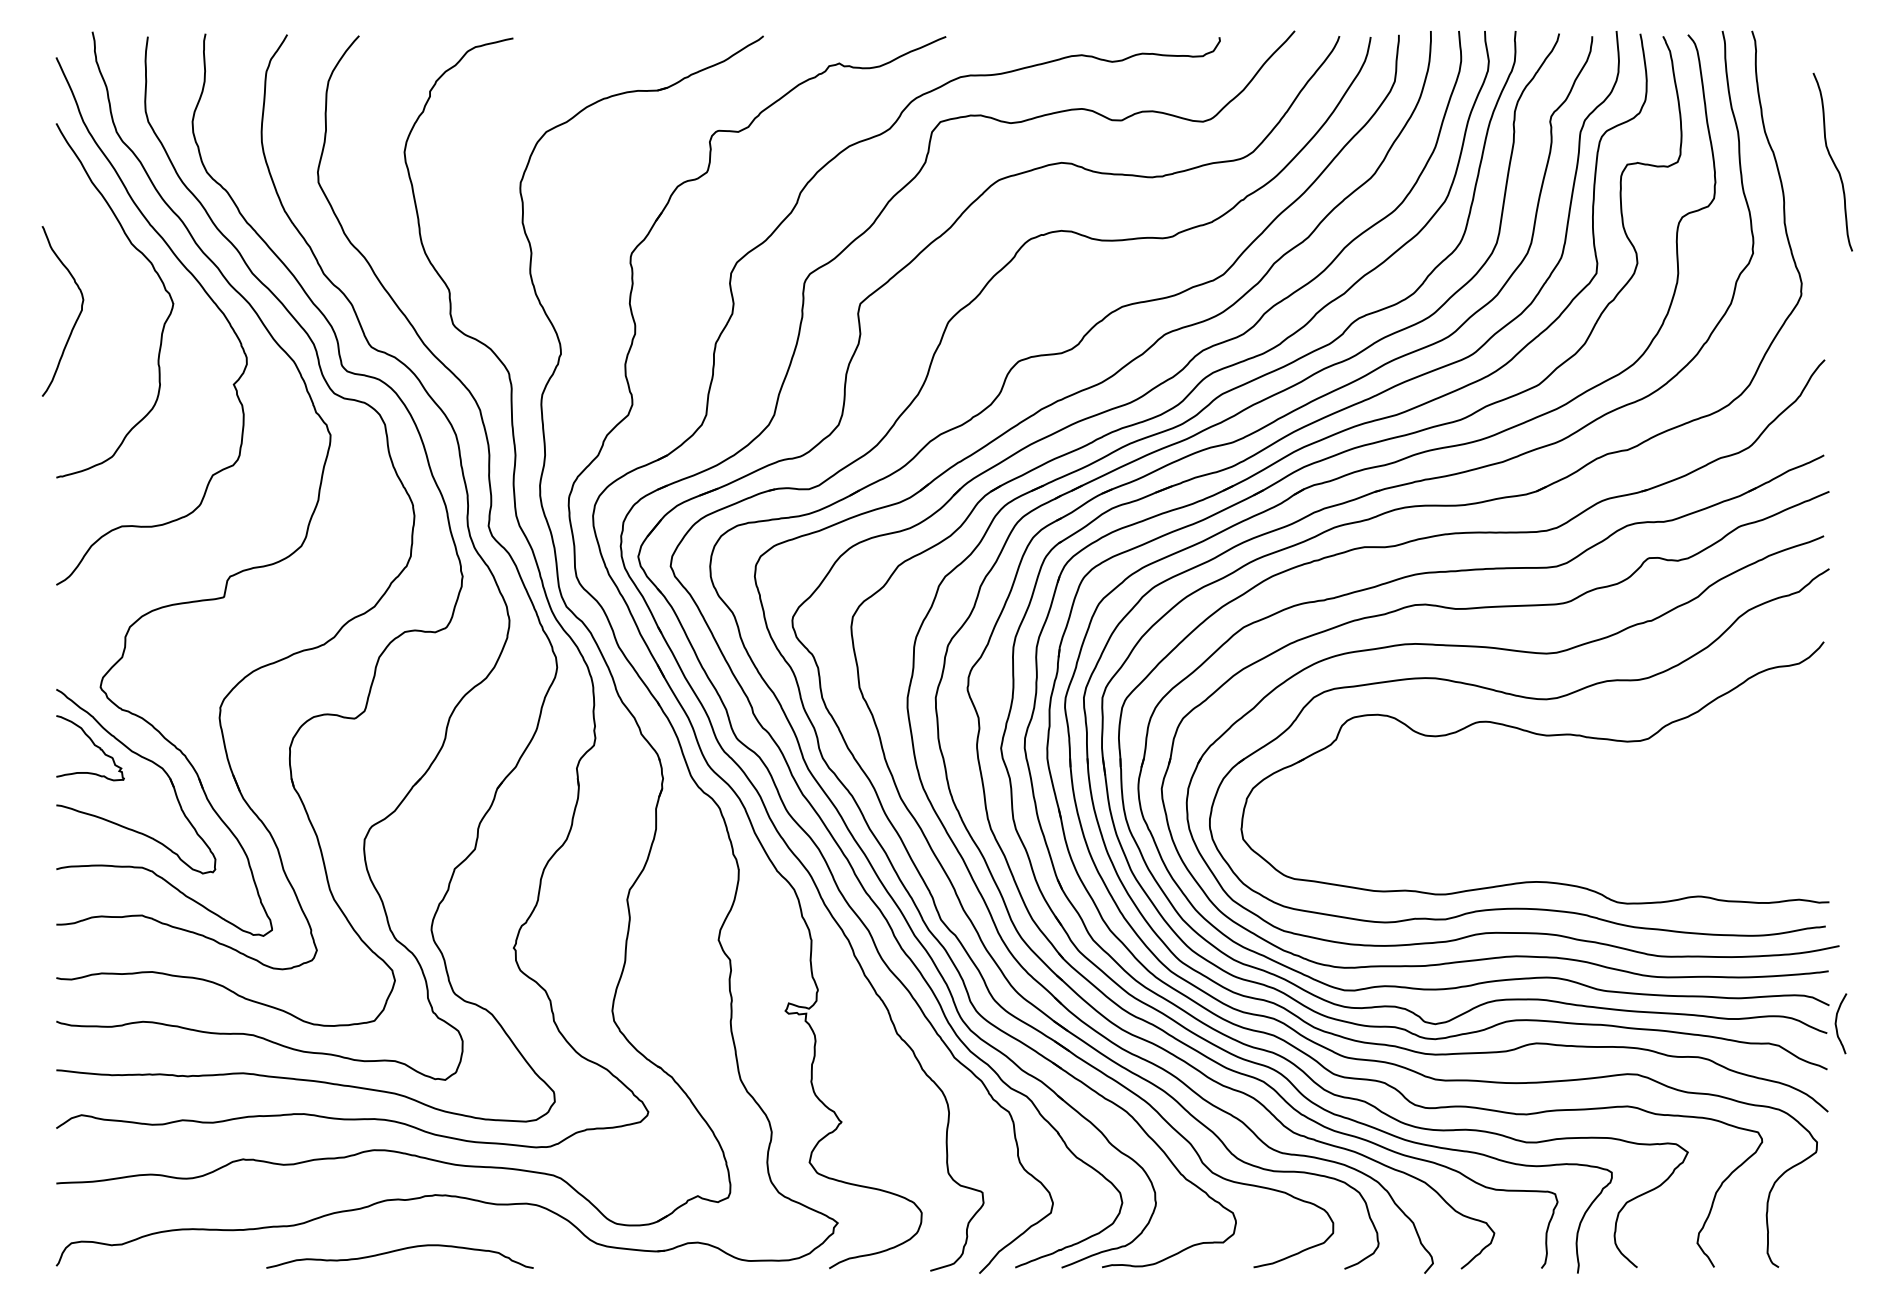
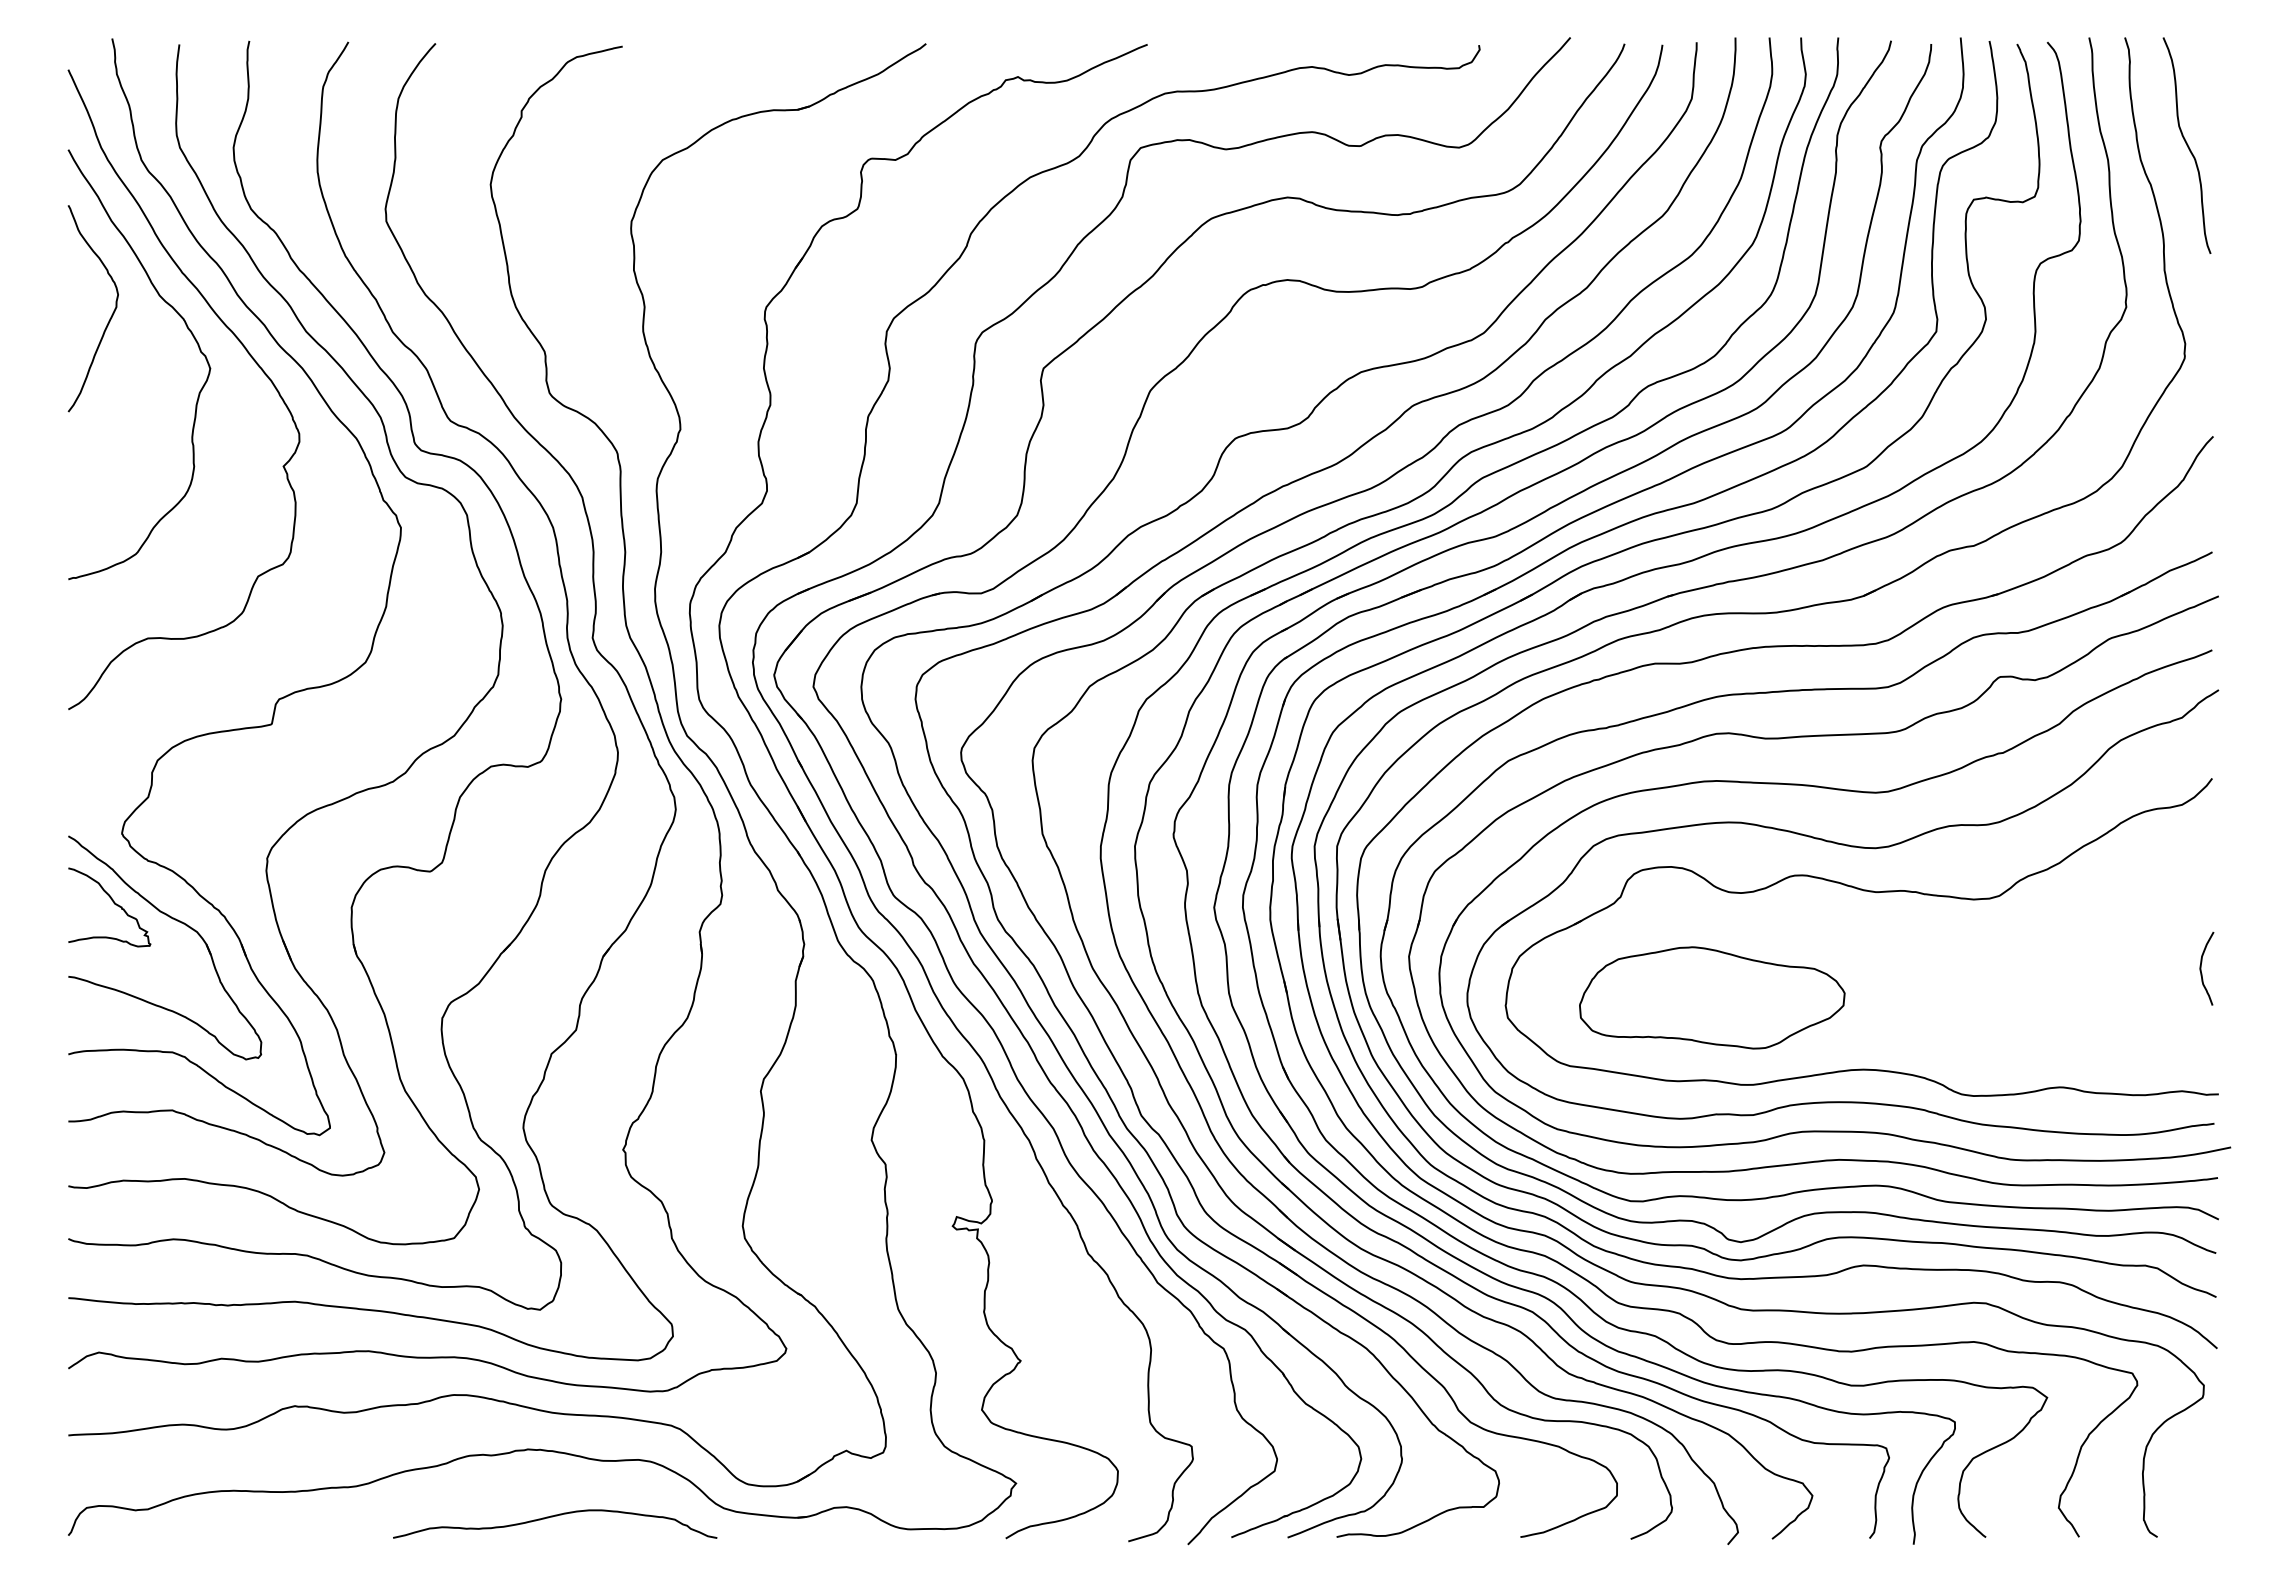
curve: (1832, 162) -> (2186, 145), moved
curve: (77, 317) -> (110, 316), moved
part: (1411, 822) -> (1712, 997), added
curve: (1836, 1023) -> (2201, 968), moved
curve: (397, 1251) -> (552, 1517), moved

